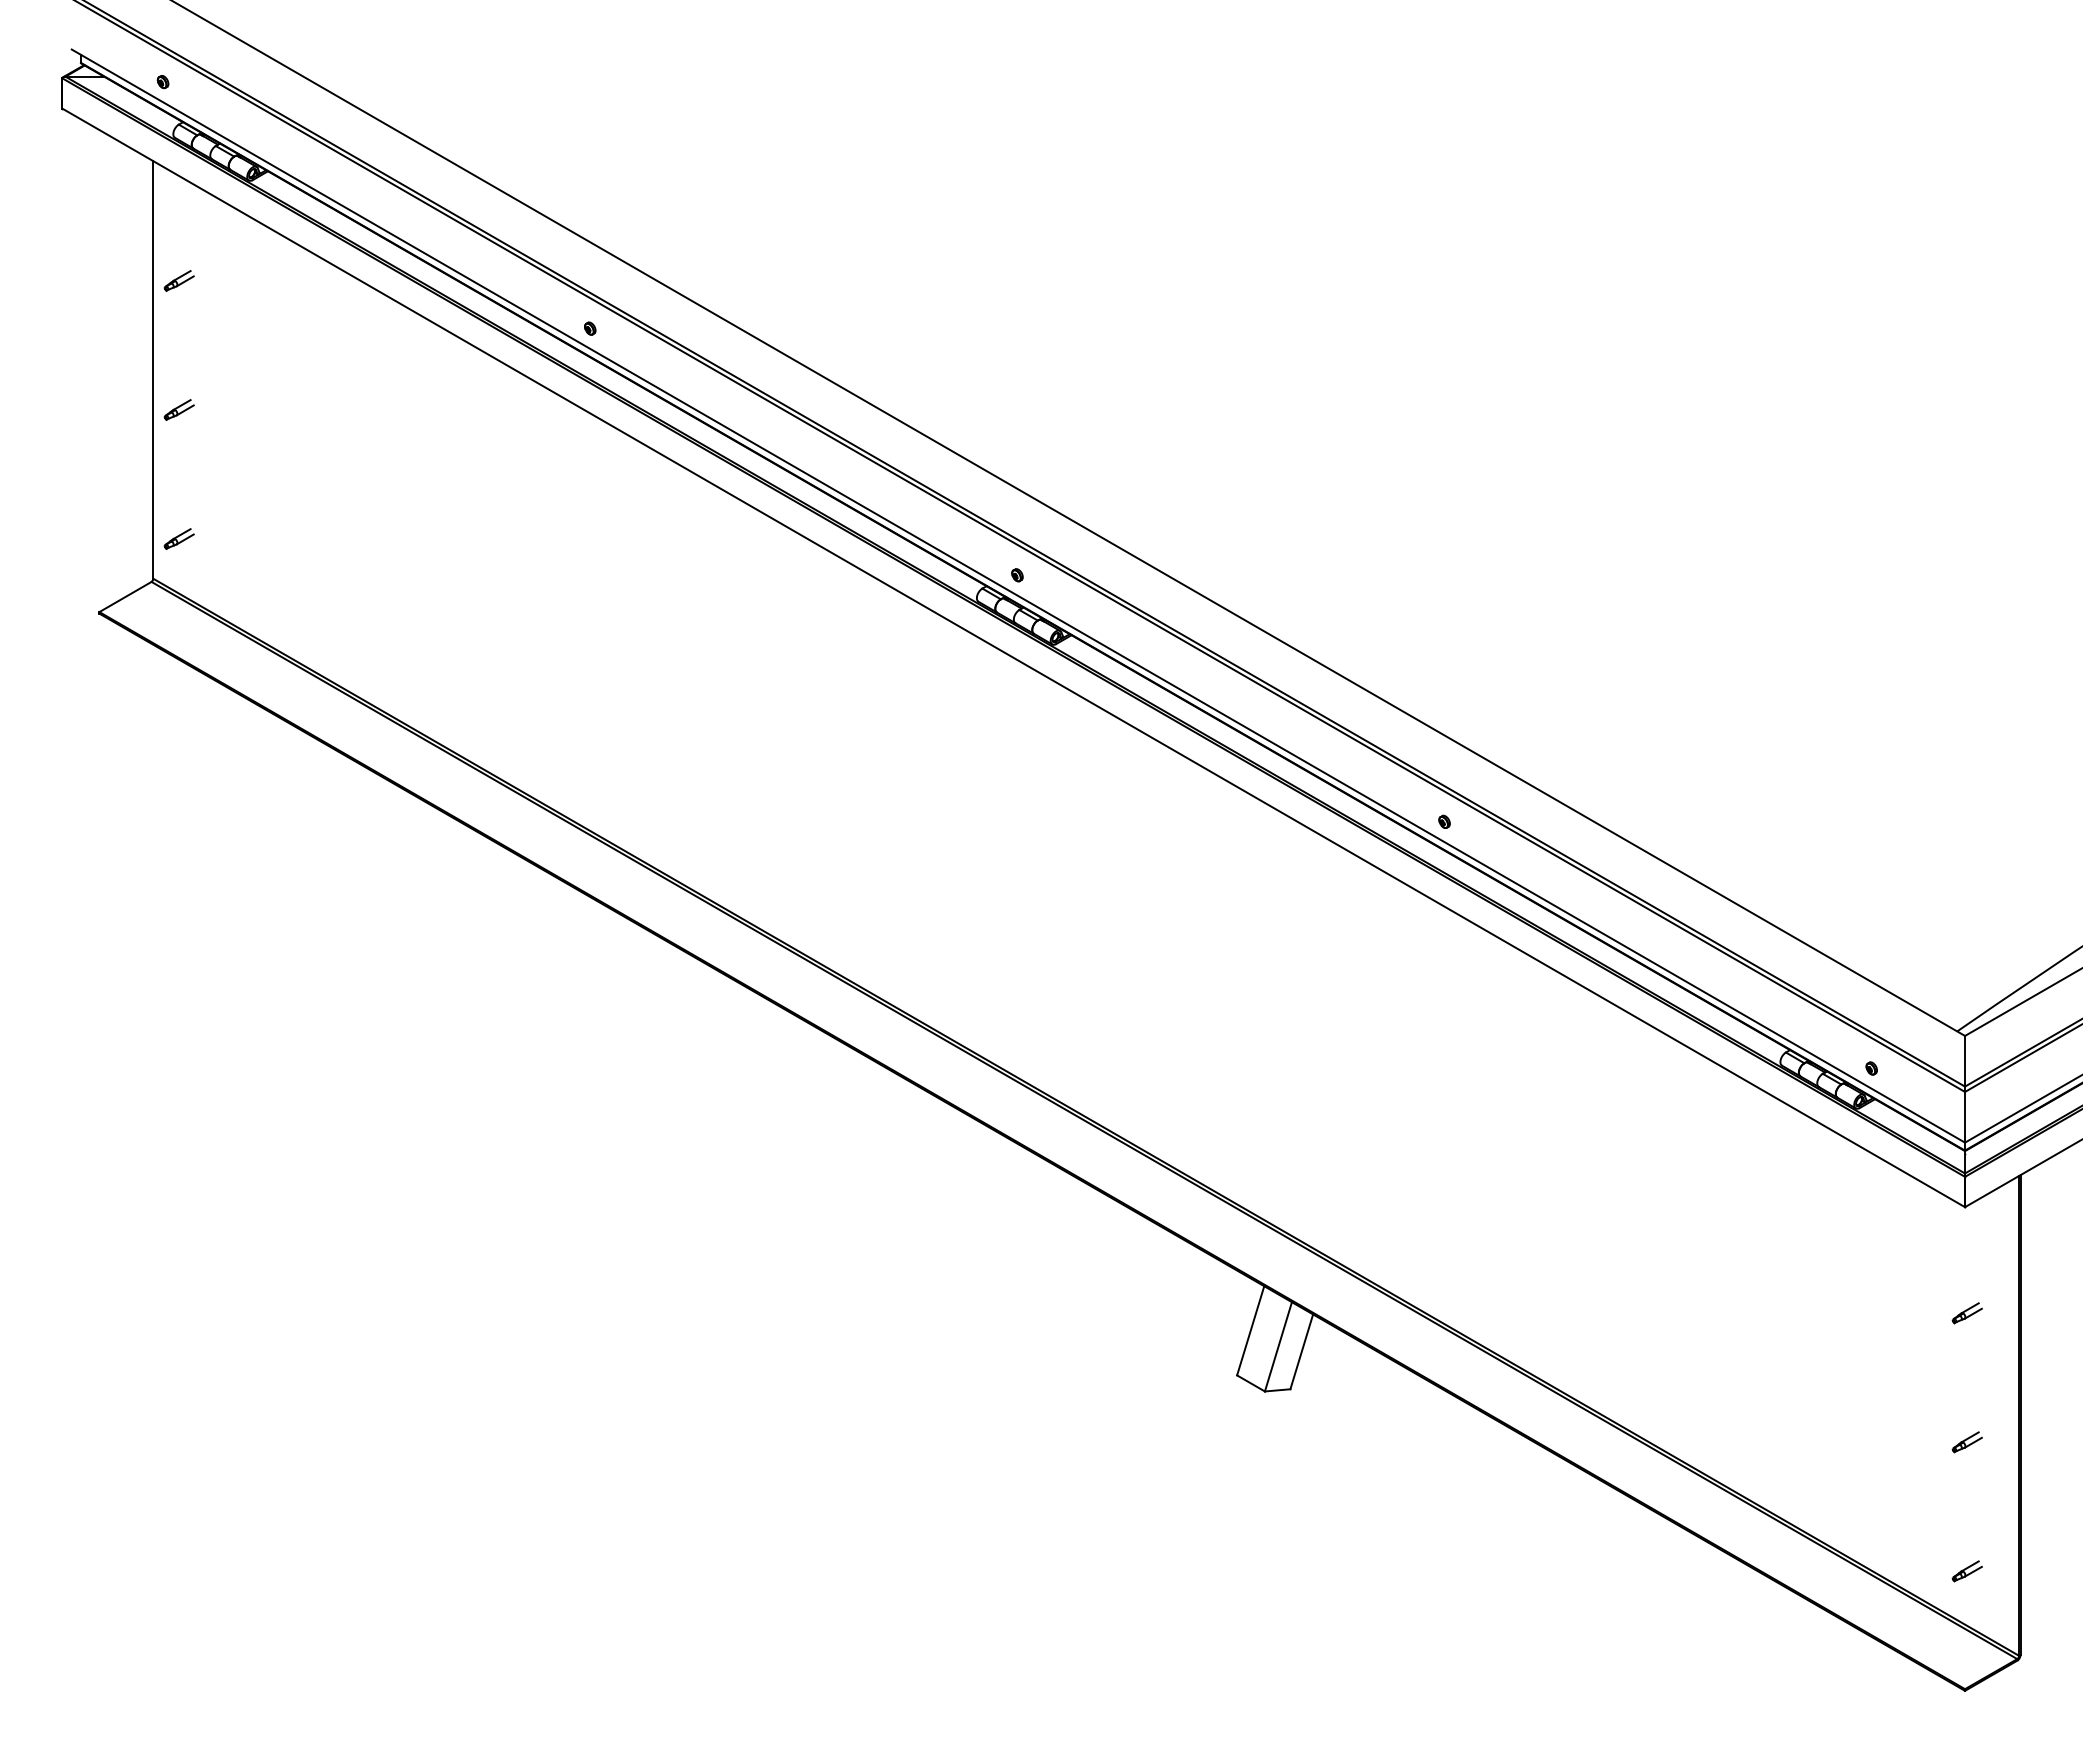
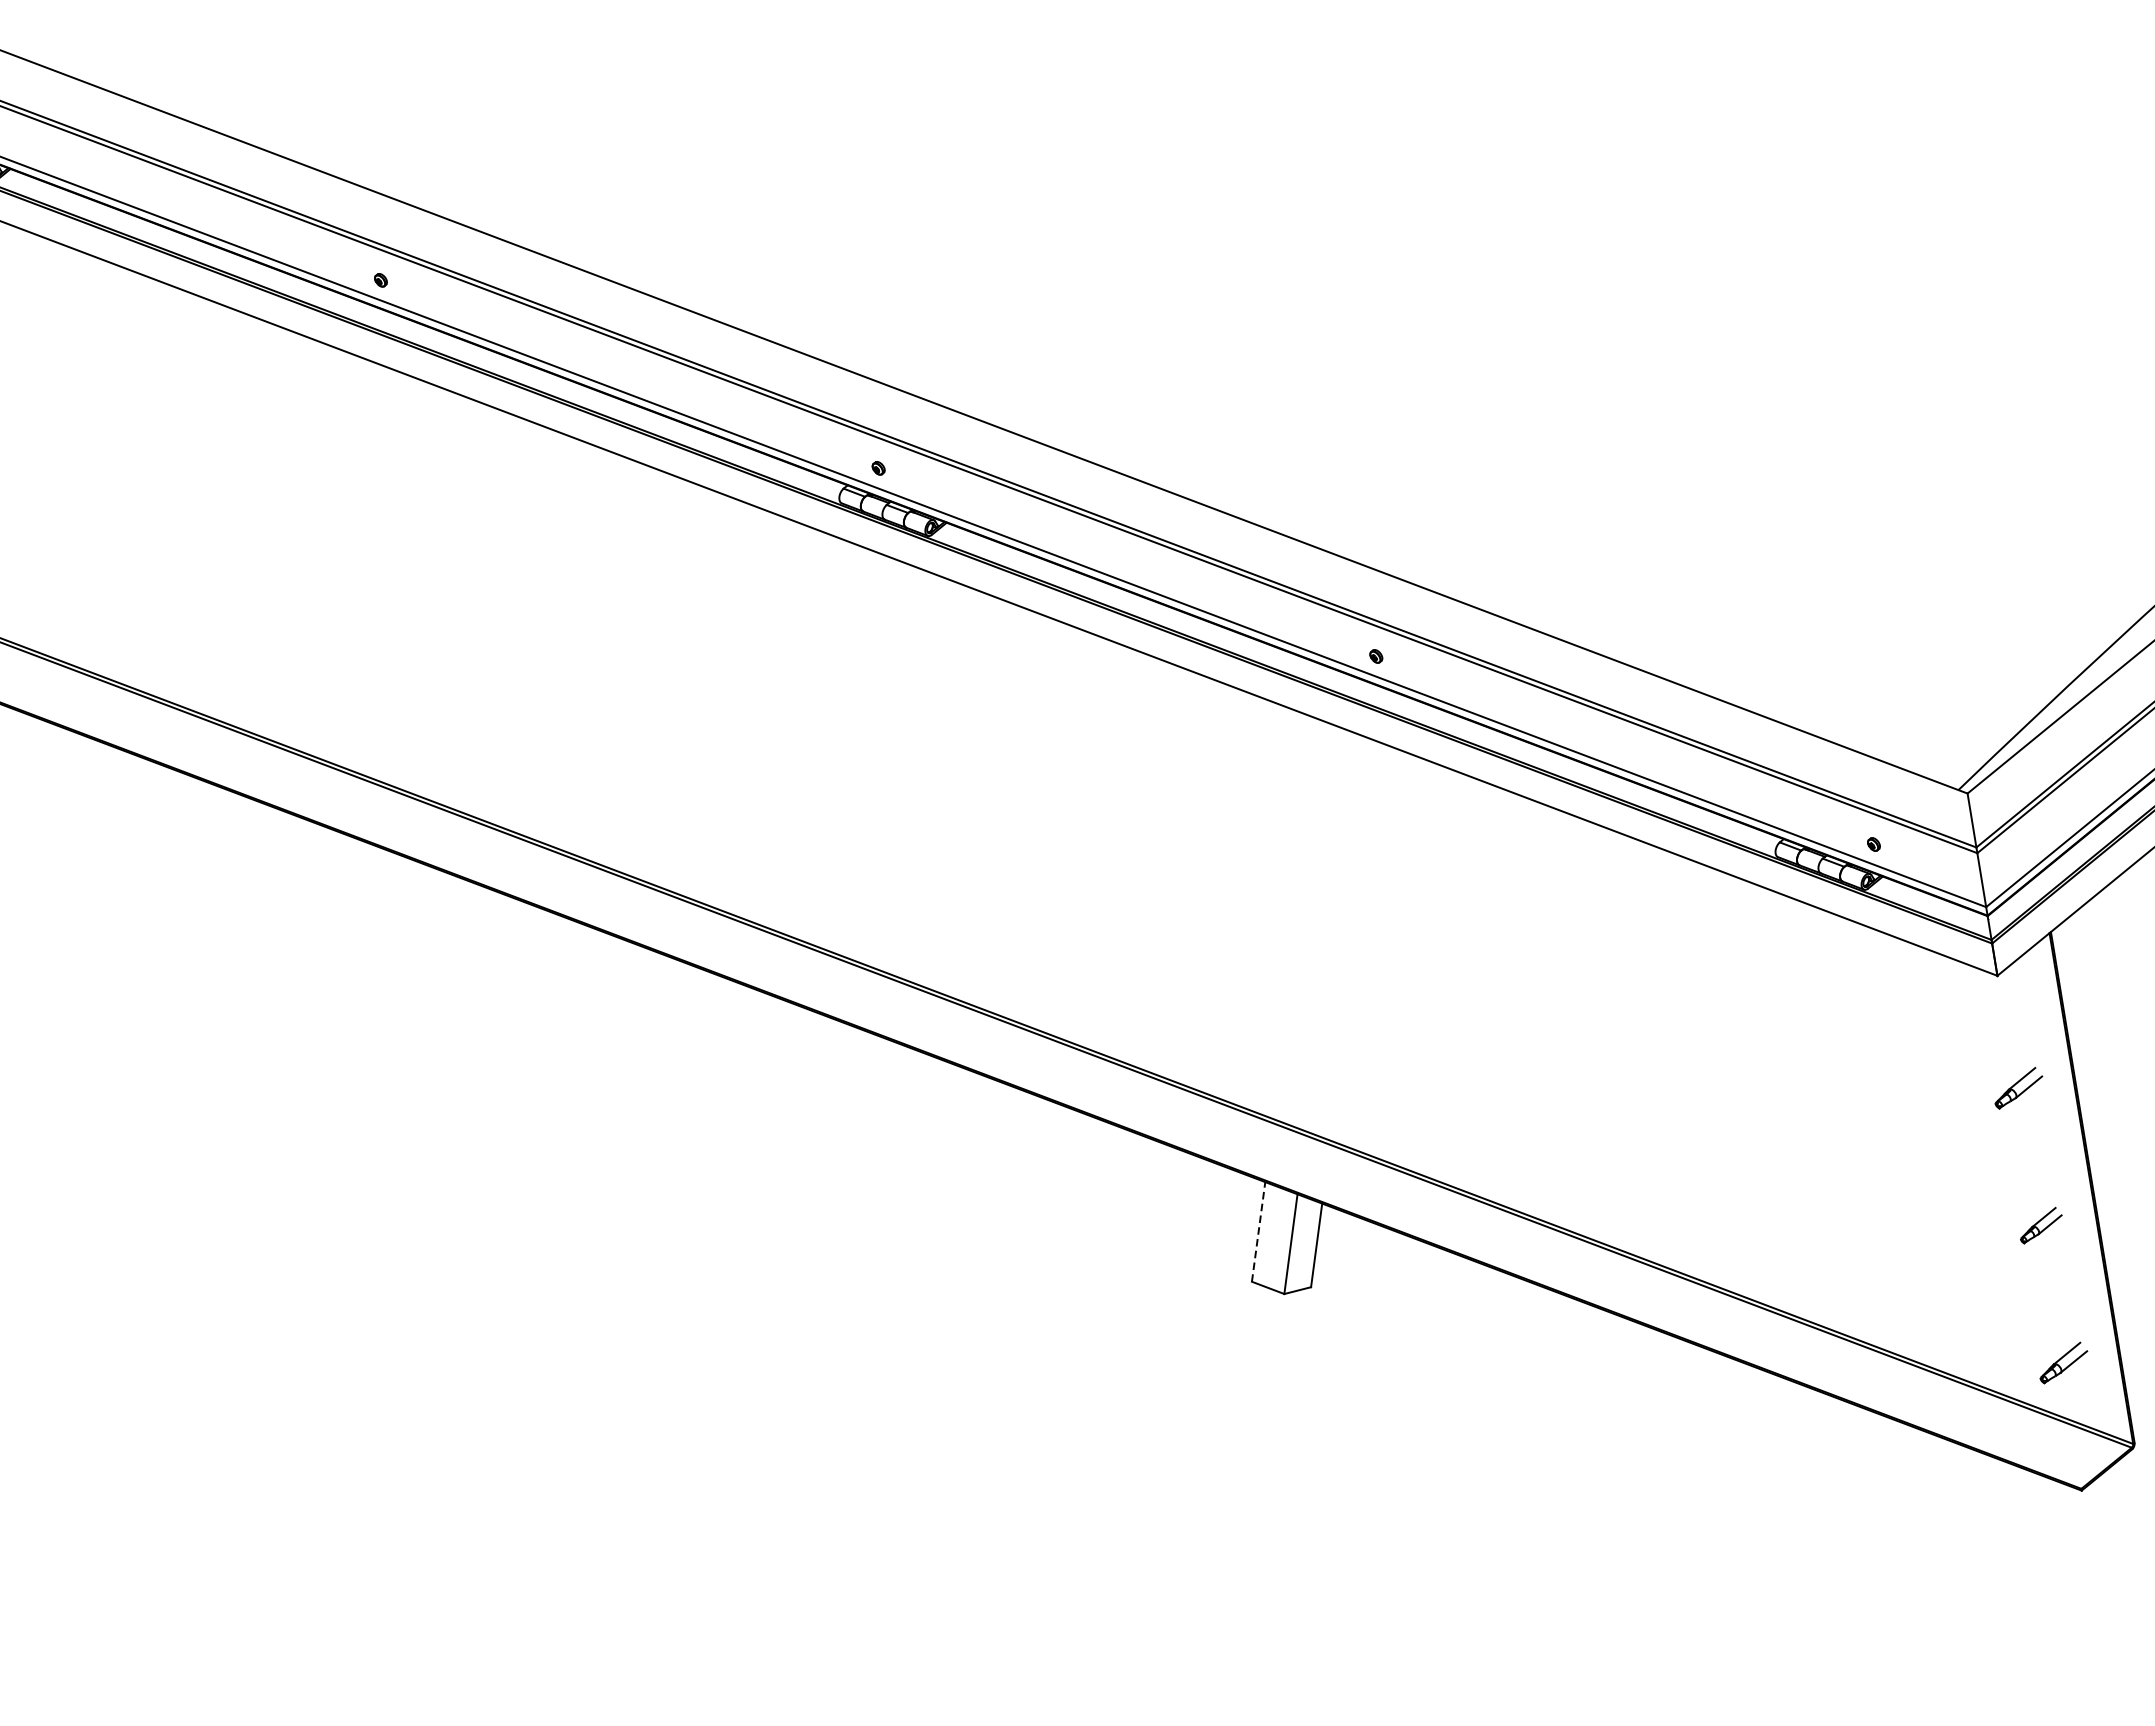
part: (1966, 1313) -> (2017, 1088), size x1.6
line: (1250, 1330) -> (1258, 1231), solid -> dashed
part: (1966, 1442) -> (2040, 1226), size x1.4
part: (1966, 1571) -> (2062, 1363), size x1.6

